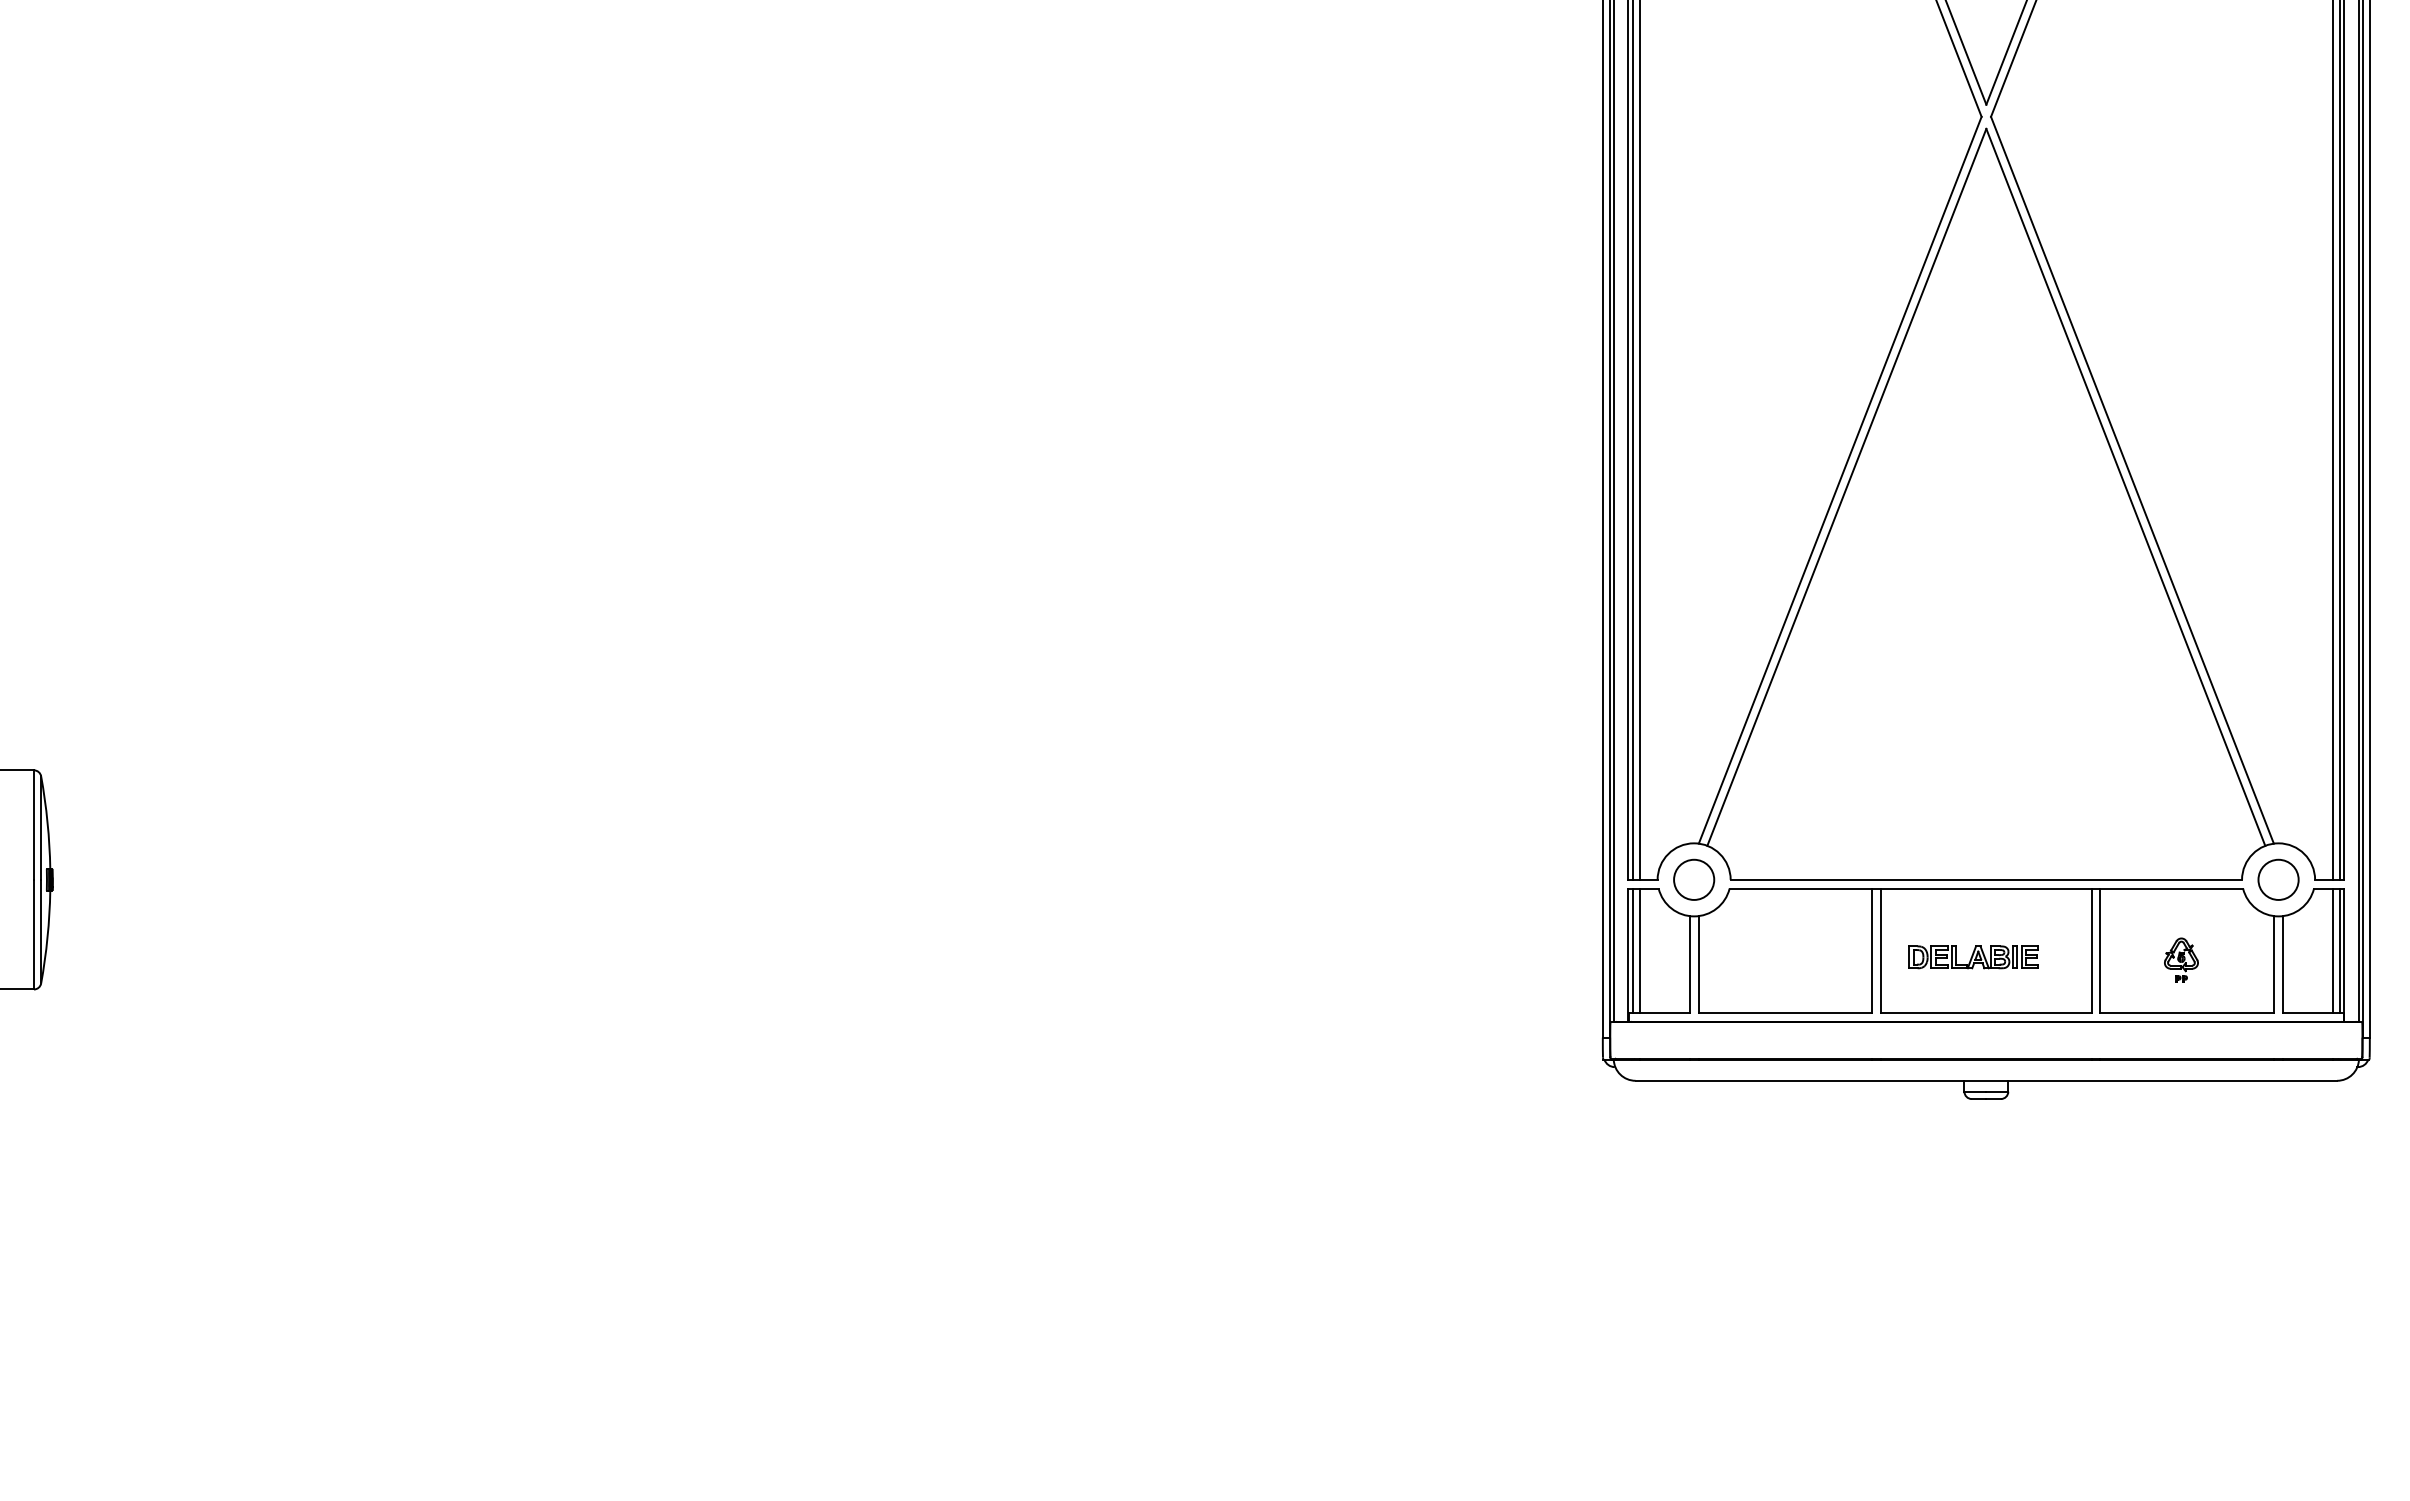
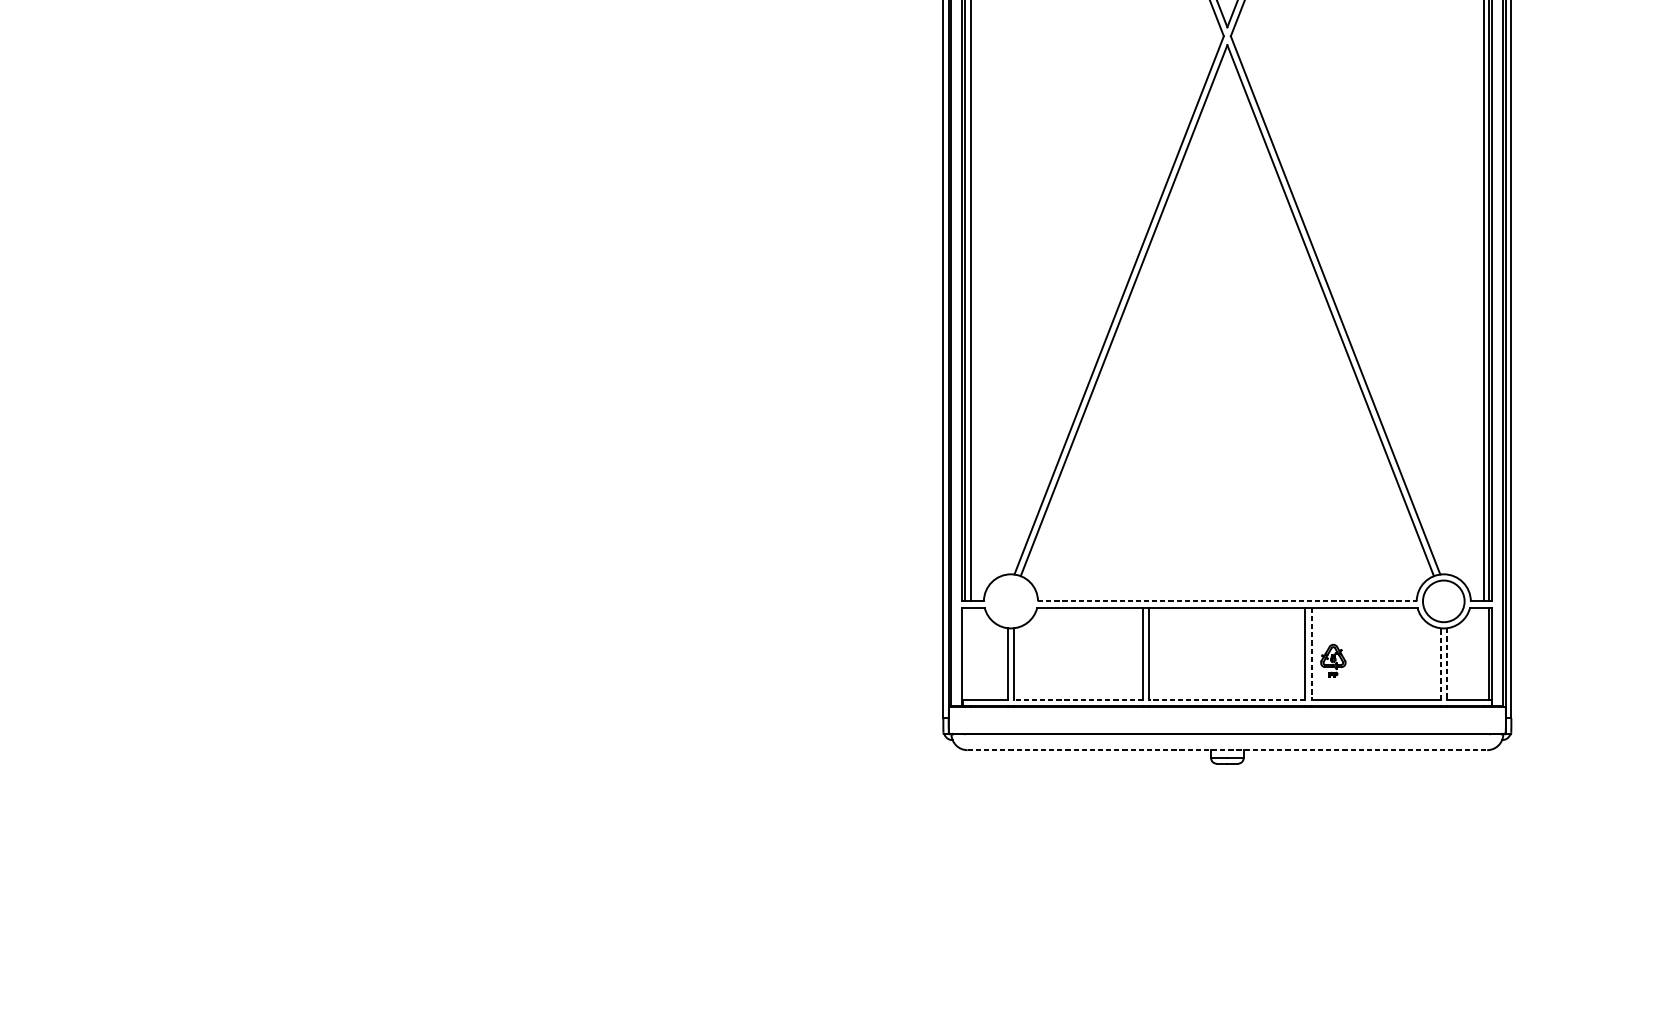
circle: (1694, 879) -> (1011, 601), removed
line: (1986, 879) -> (1227, 601), solid -> dashed
circle: (2278, 879) -> (1443, 601), size x1.4
line: (1632, 950) -> (965, 653), removed
line: (1639, 950) -> (970, 653), removed
line: (2332, 950) -> (1483, 653), removed
line: (2100, 951) -> (1311, 654), solid -> dashed
part: (1973, 957) -> (1217, 658), removed
part: (2181, 959) -> (1333, 660), moved
line: (2274, 964) -> (1440, 664), solid -> dashed
line: (2282, 965) -> (1446, 664), solid -> dashed
line: (1785, 1012) -> (1078, 699), solid -> dashed
line: (1985, 1012) -> (1226, 699), solid -> dashed
line: (1986, 1080) -> (1227, 749), solid -> dashed

